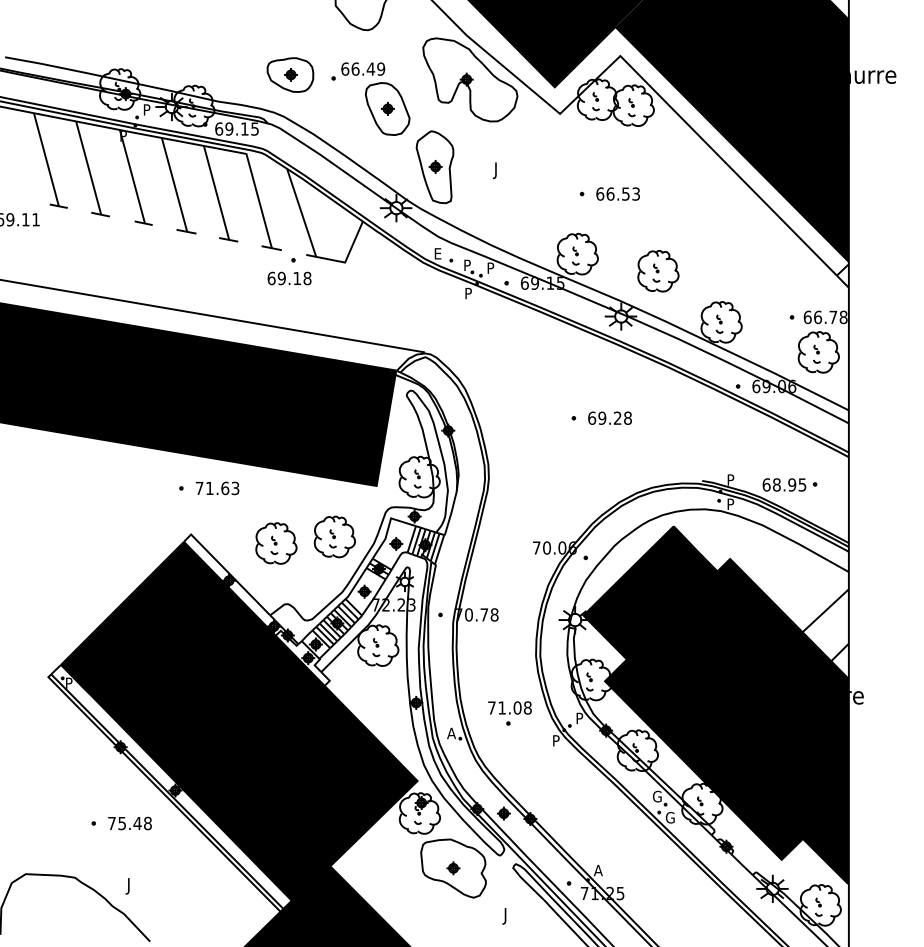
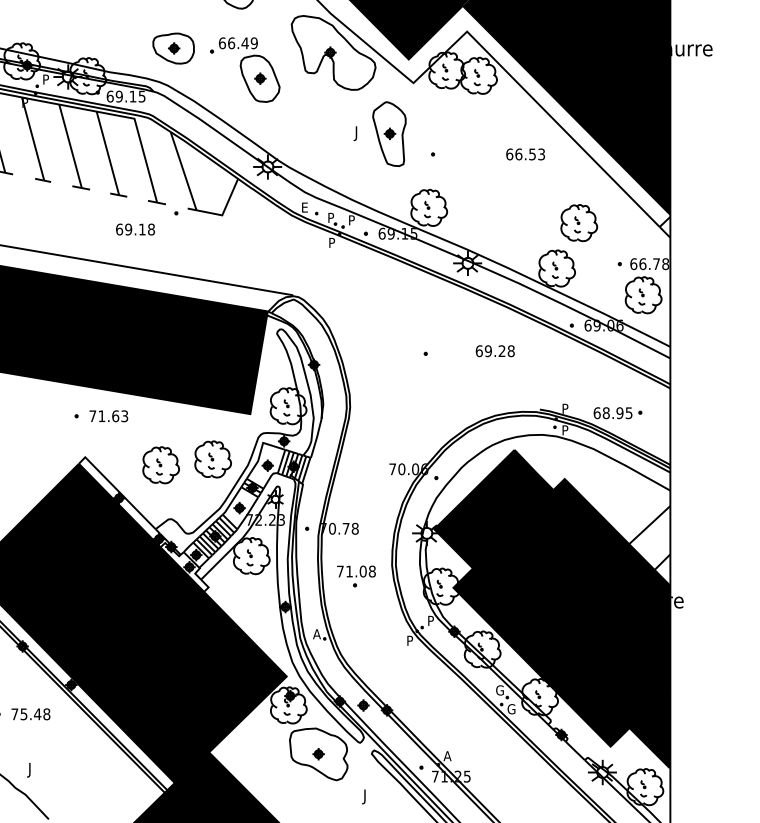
part: (434, 167) -> (388, 134), moved
text: (617, 193) -> (525, 153), moved
part: (658, 271) -> (579, 223), moved
text: (289, 278) -> (135, 229), moved
text: (609, 417) -> (494, 350), moved
part: (509, 713) -> (356, 576), moved

